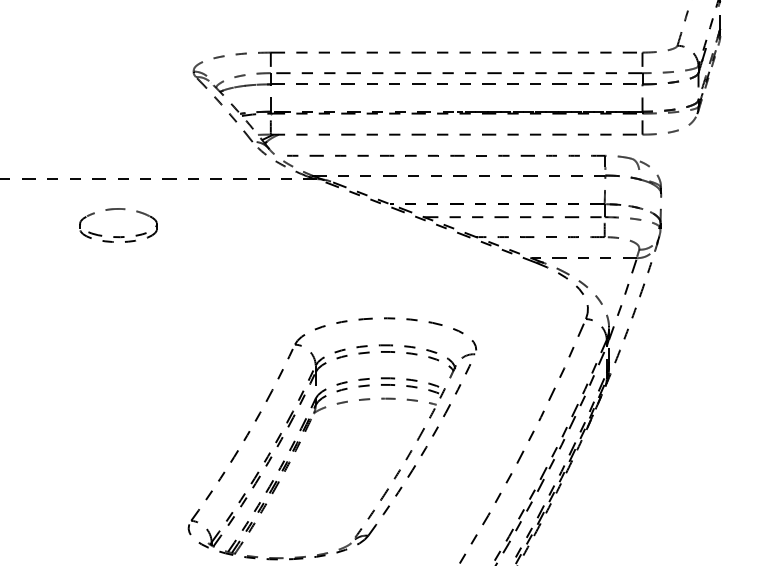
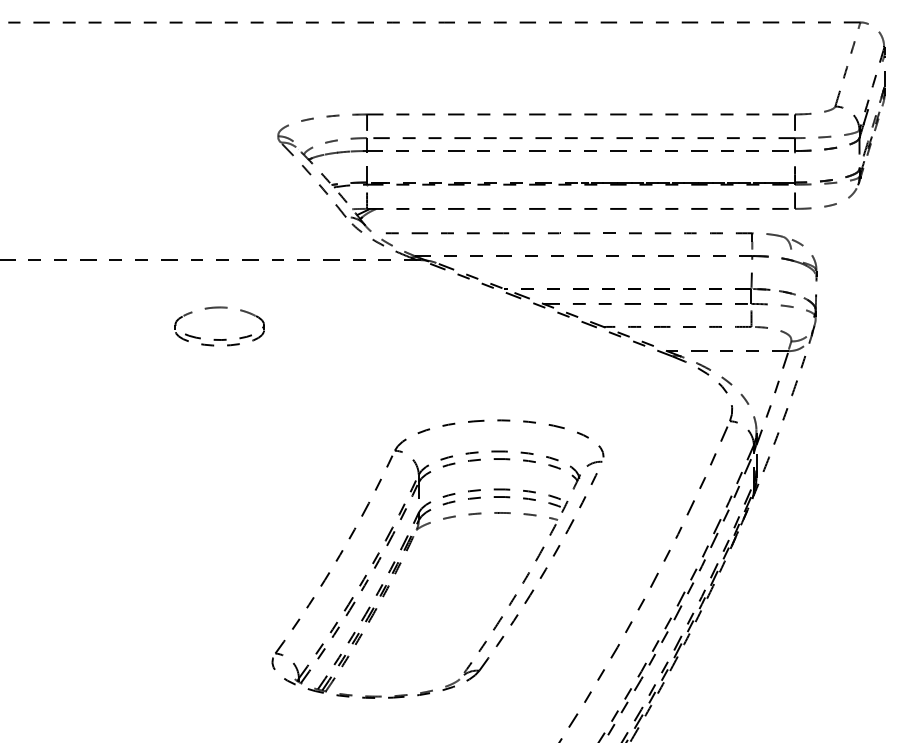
part: (118, 236) -> (219, 339), moved

